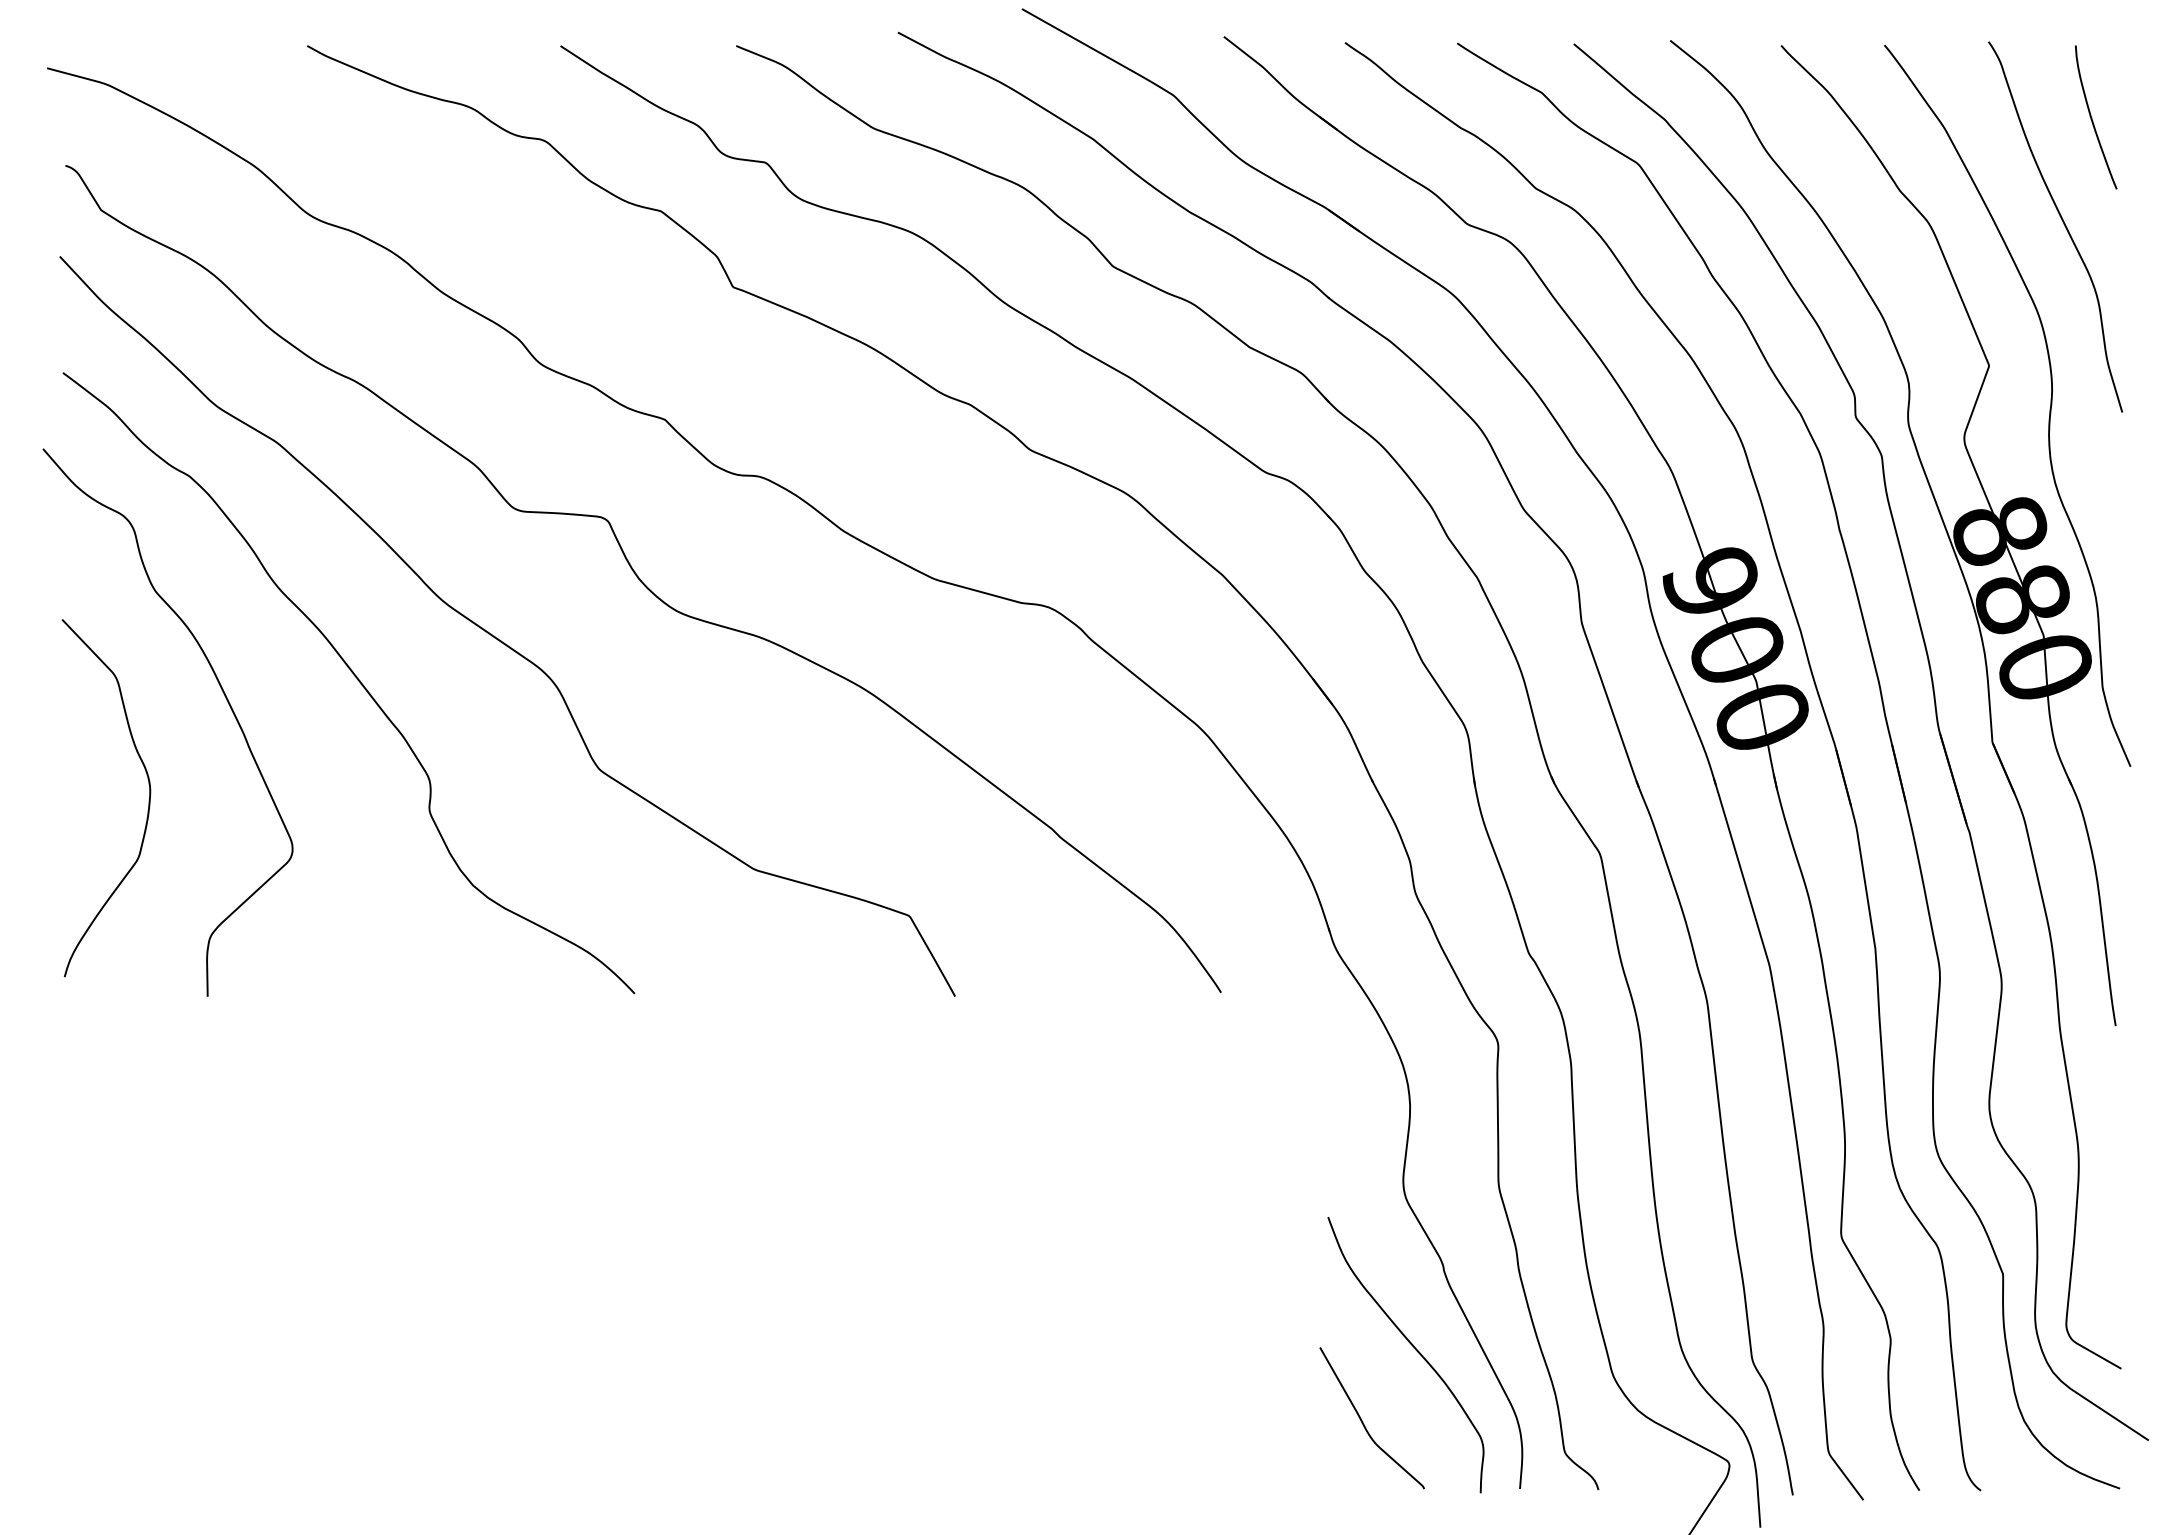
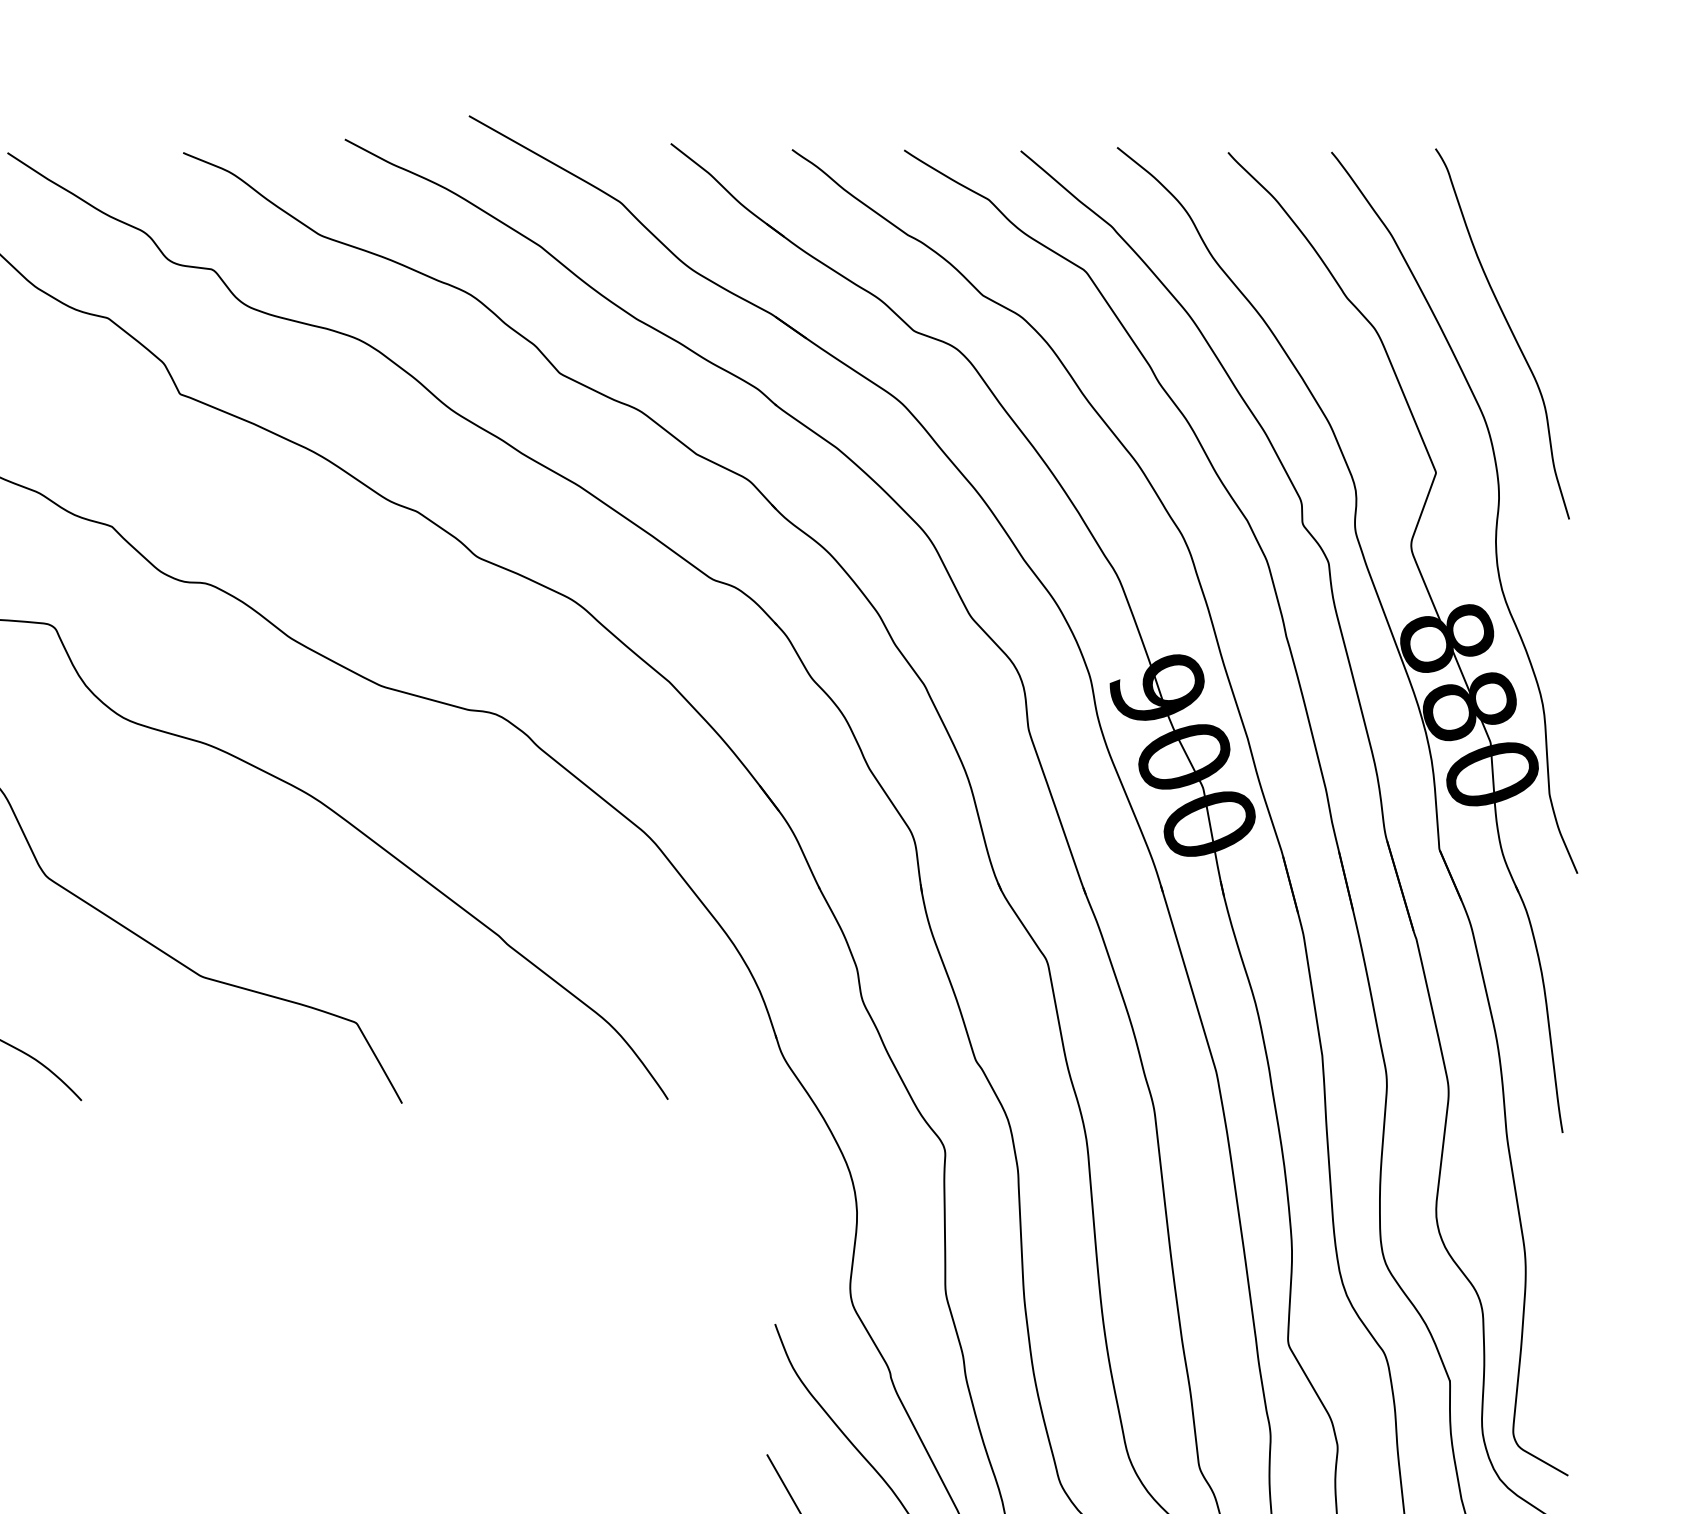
curve: (2092, 118) -> (1539, 225), removed

